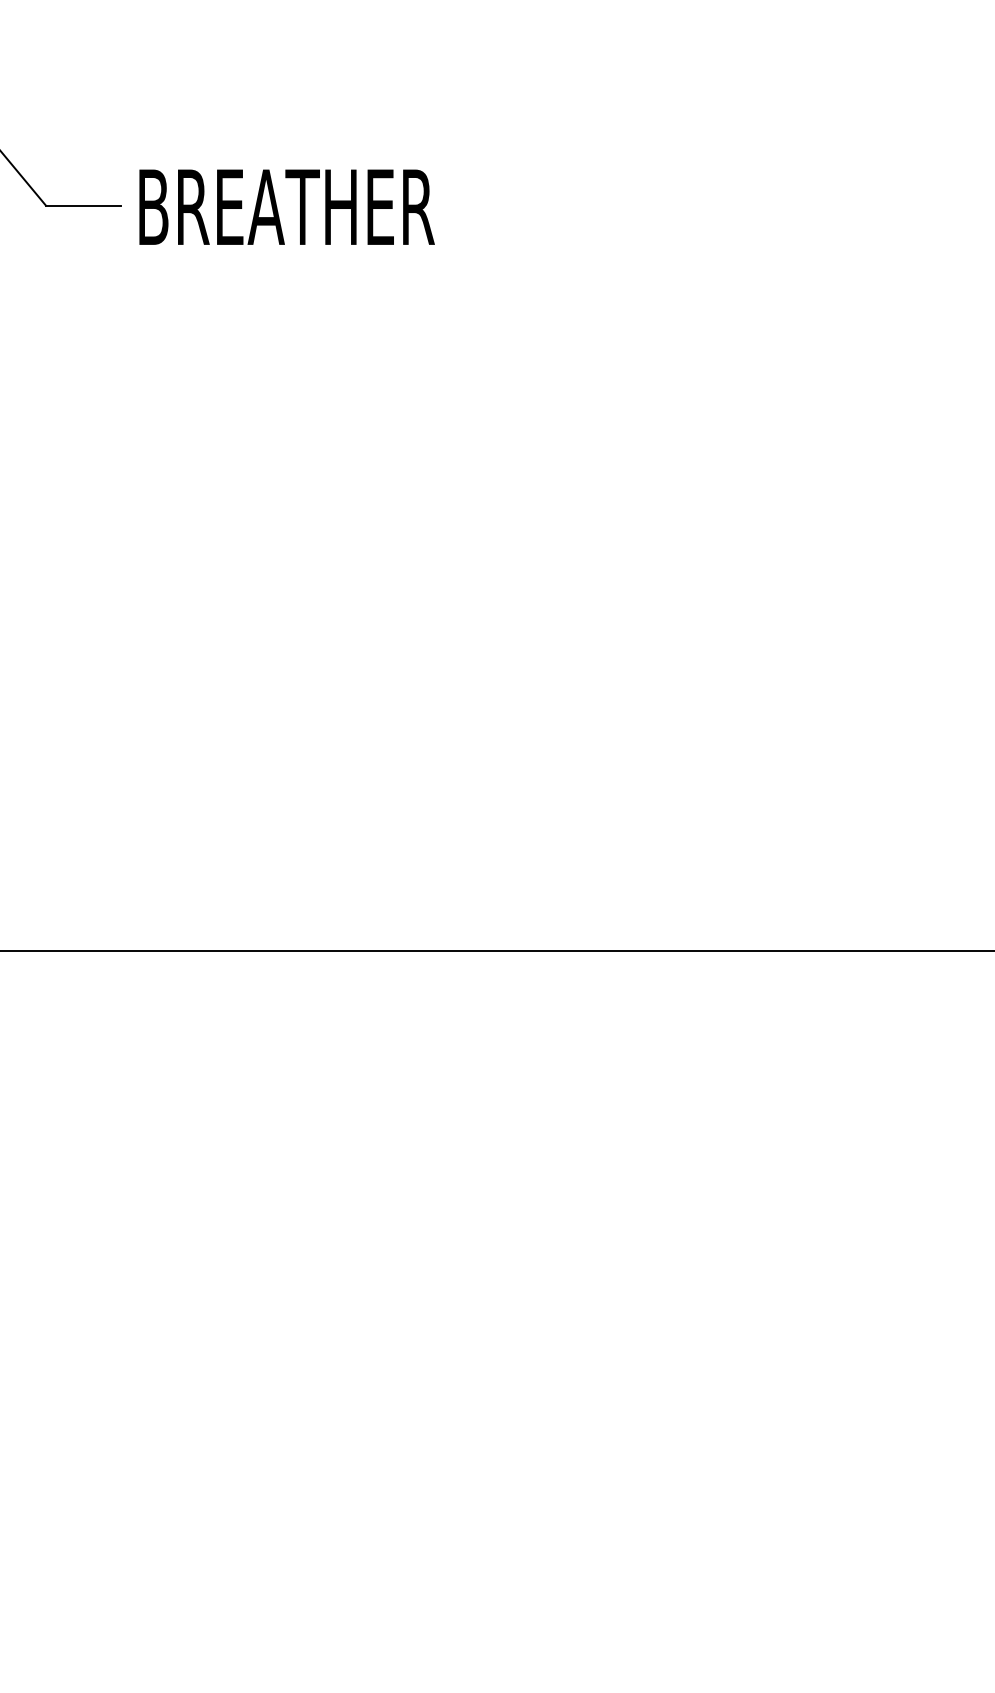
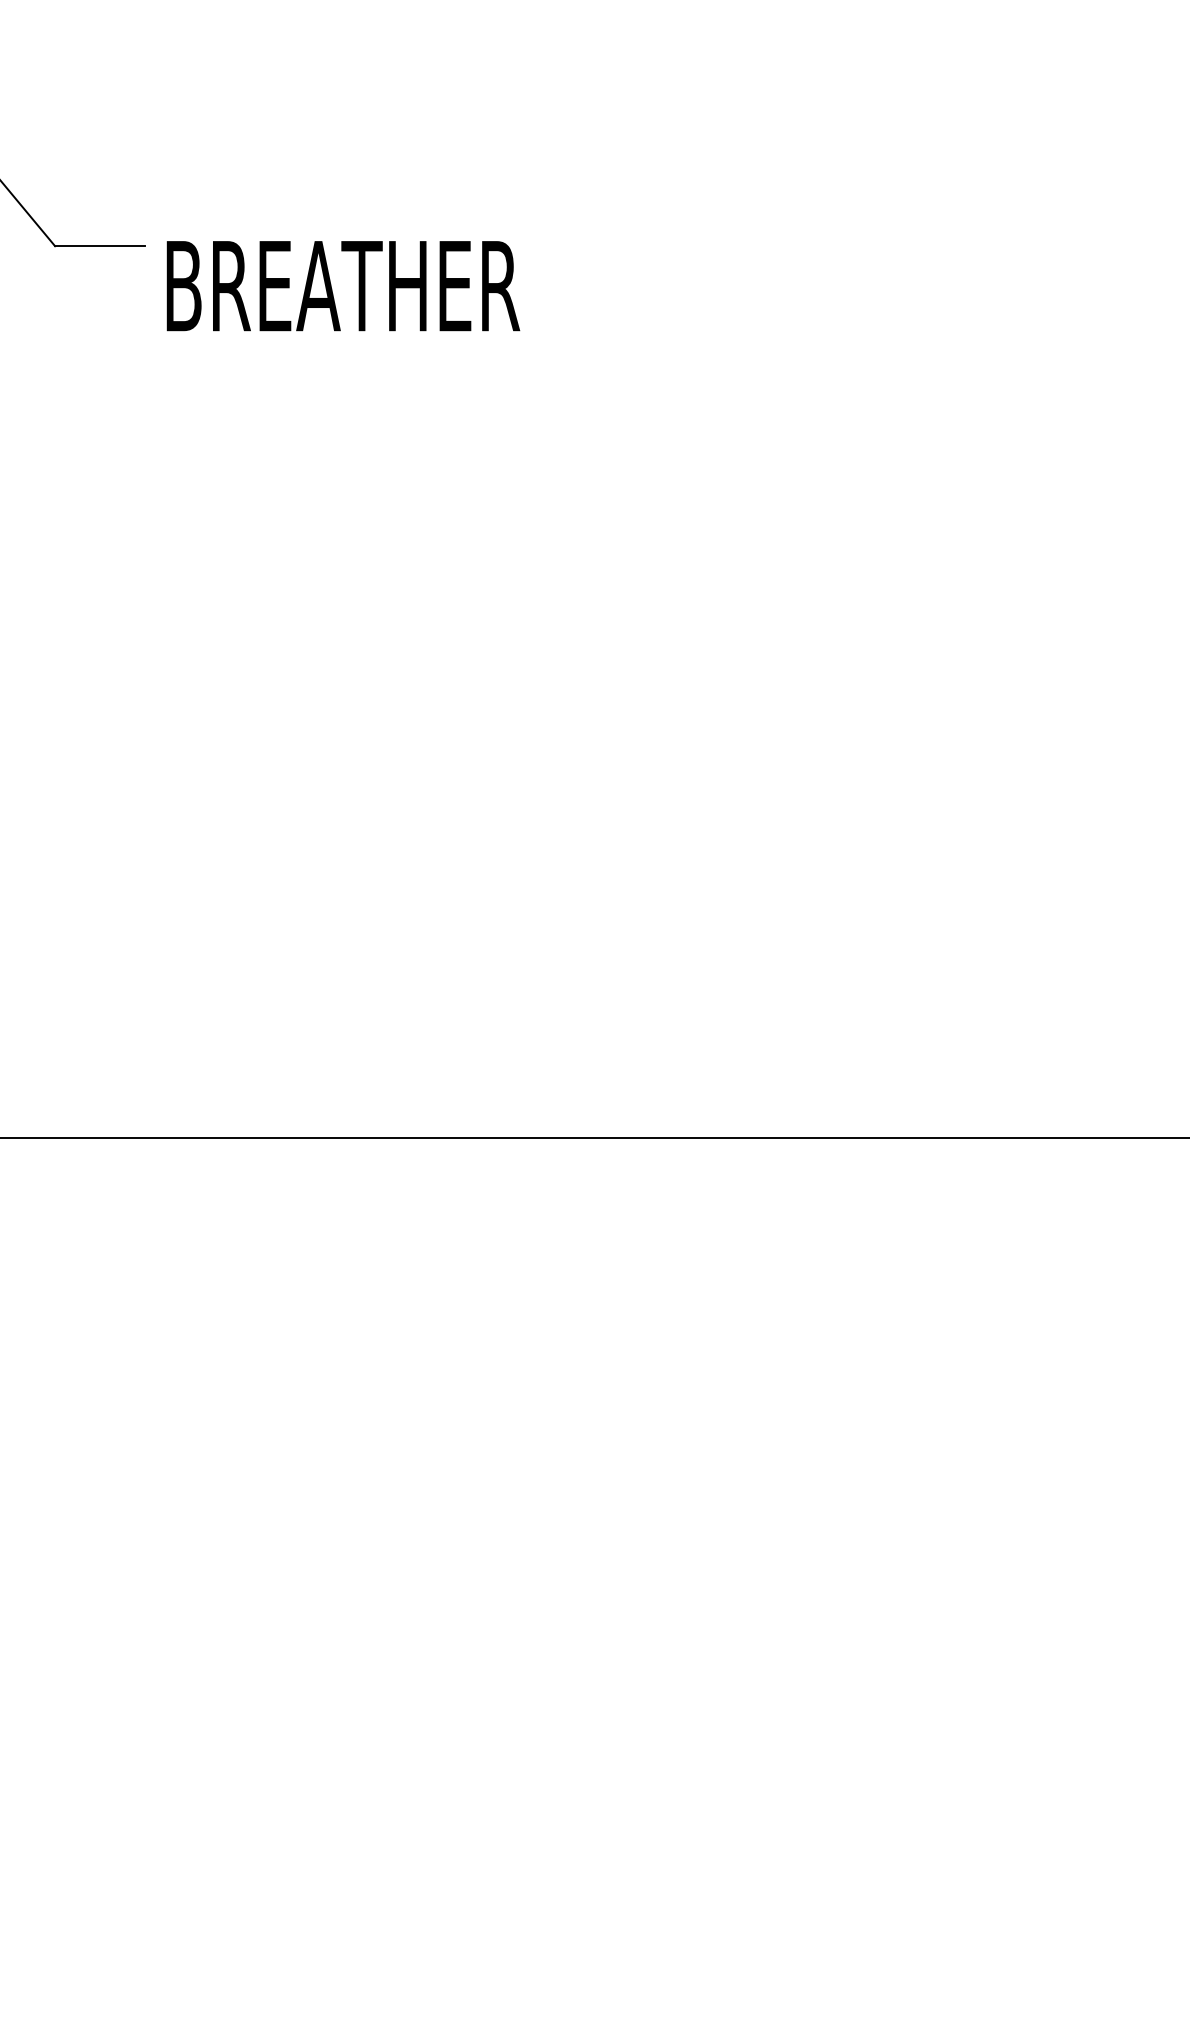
text: (287, 207) -> (343, 286), moved

